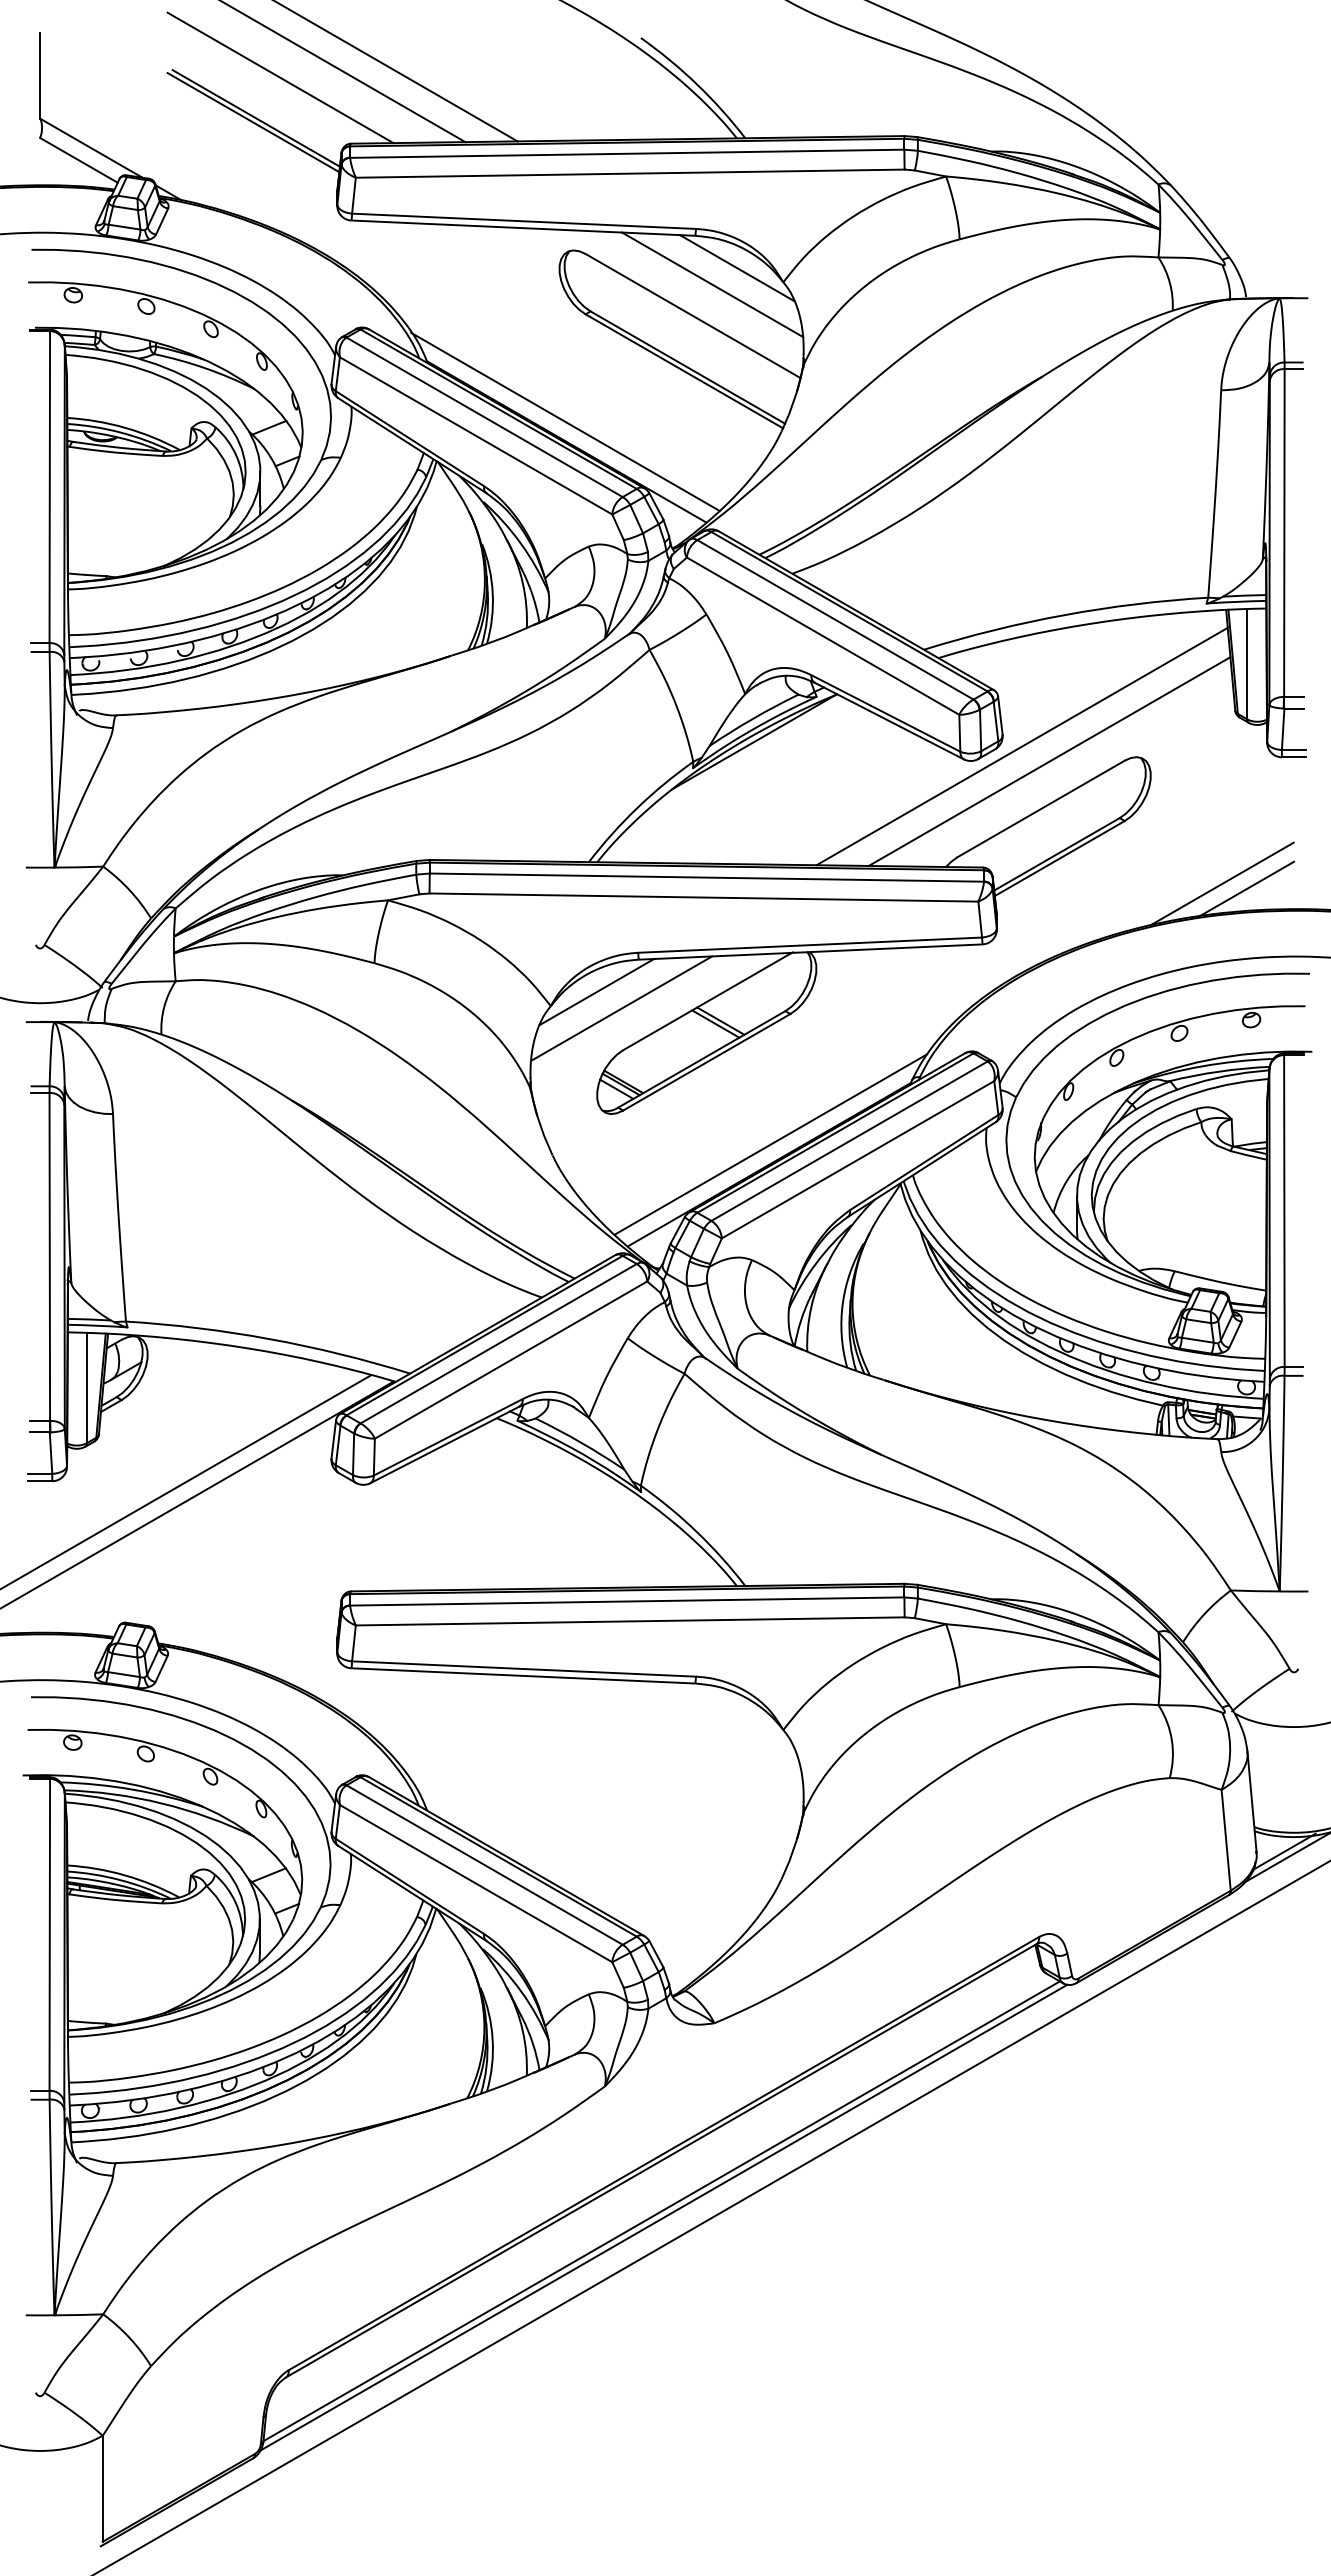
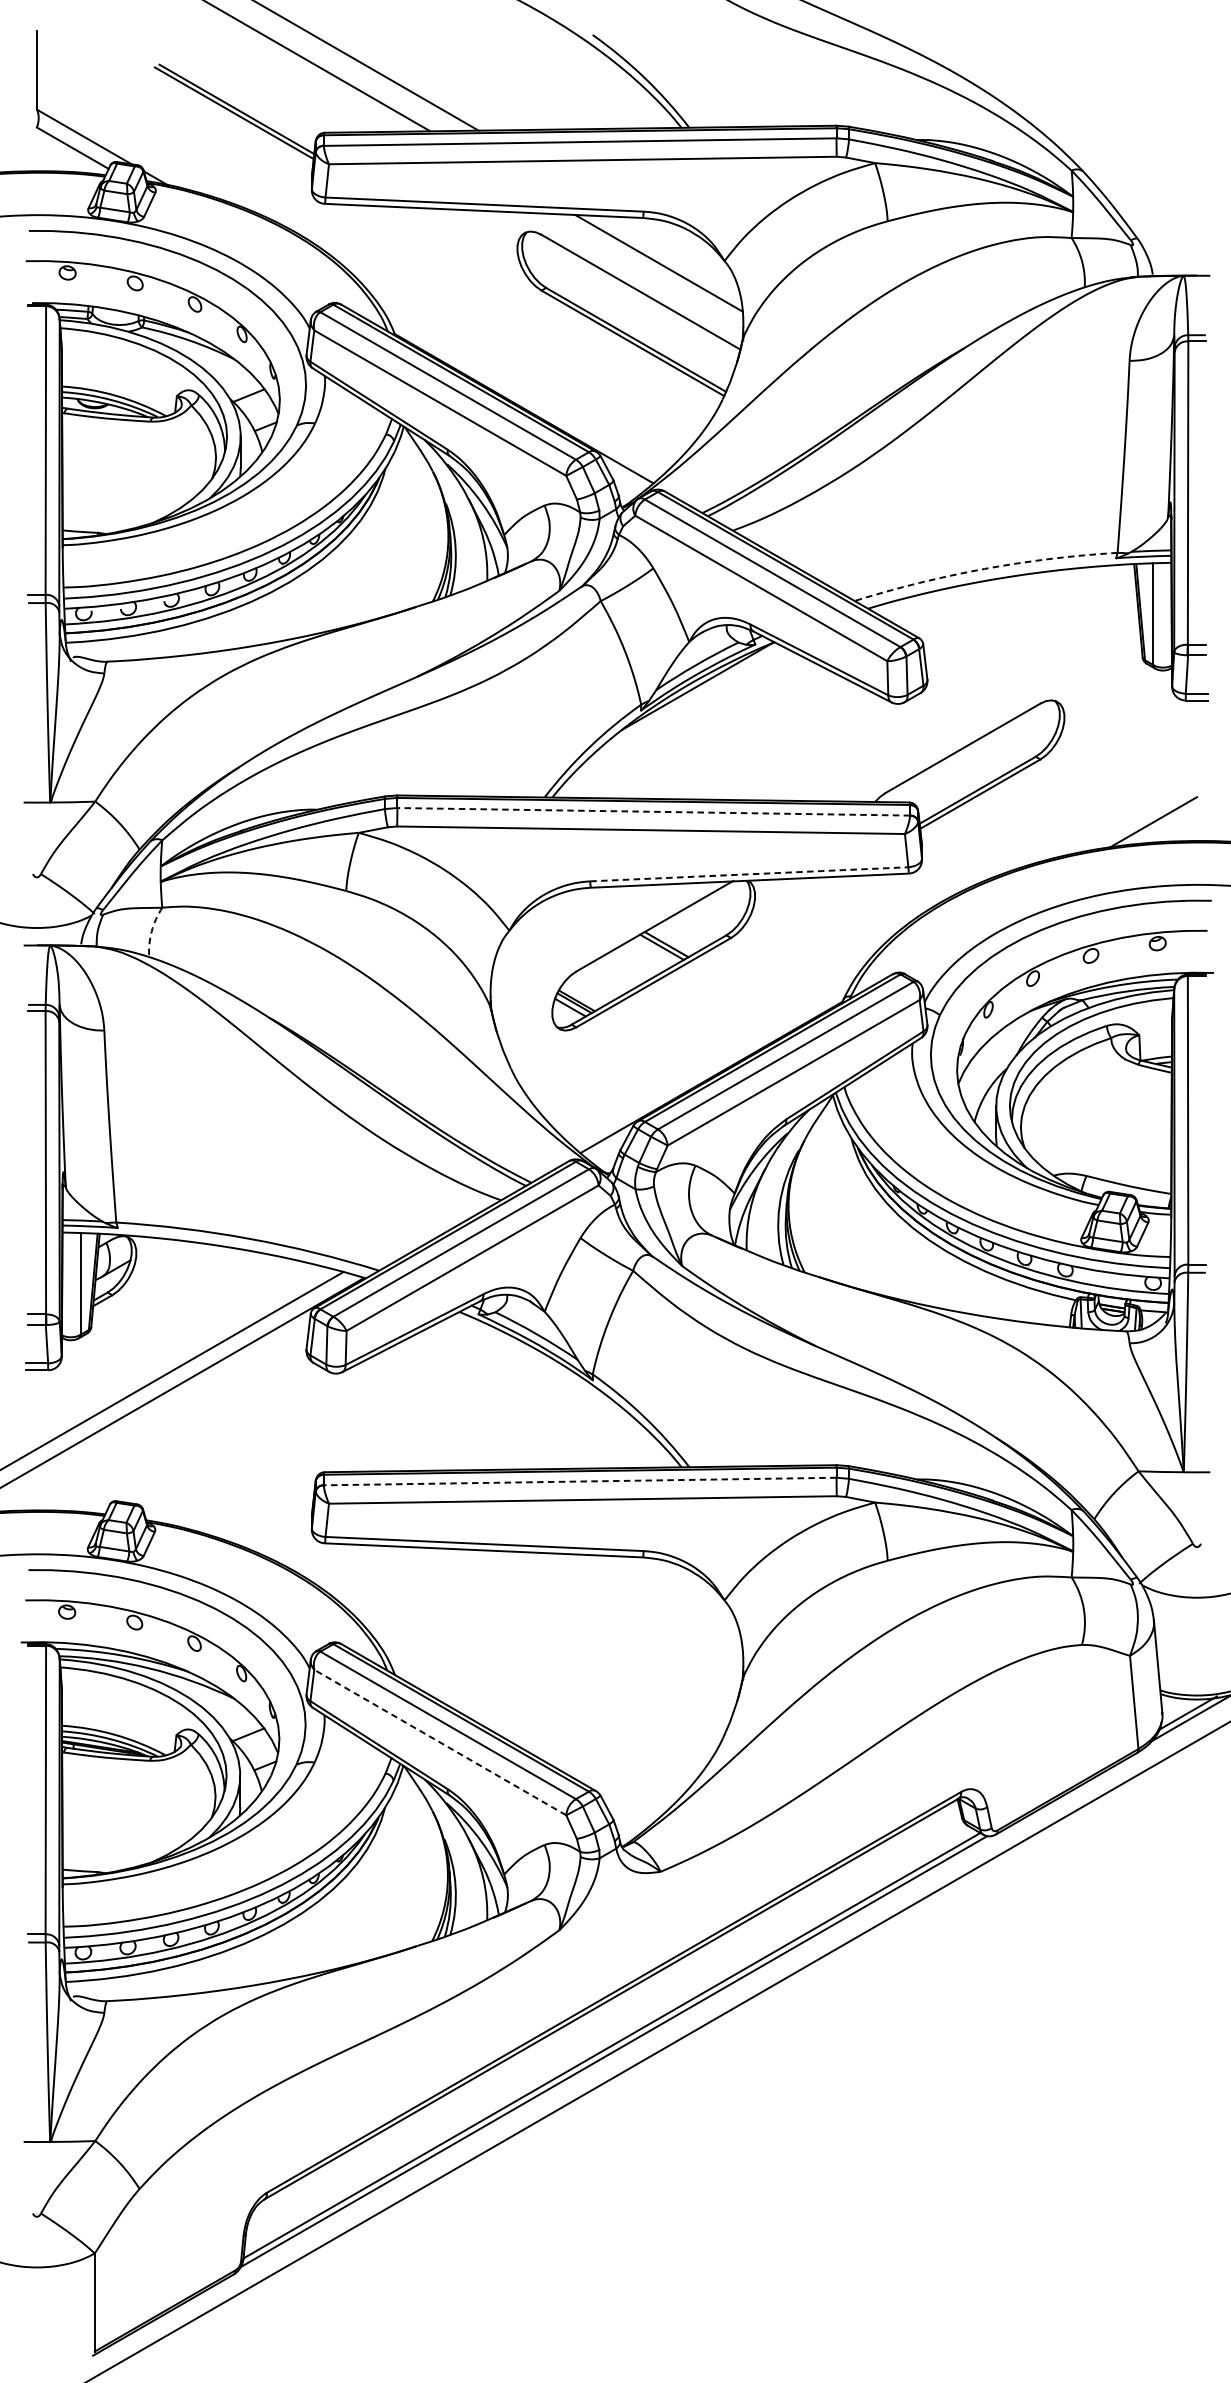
line: (280, 77) -> (259, 71), removed
line: (737, 268) -> (682, 248), removed
line: (565, 421) -> (522, 389), removed
arc: (1064, 615) -> (984, 569), solid -> dashed
line: (1021, 746) -> (944, 690), removed
line: (1049, 761) -> (970, 704), removed
line: (706, 877) -> (653, 811), solid -> dashed
line: (1221, 883) -> (1129, 817), removed
line: (810, 945) -> (749, 874), solid -> dashed
line: (596, 991) -> (551, 917), removed
arc: (164, 1007) -> (151, 931), solid -> dashed
line: (621, 1008) -> (574, 932), removed
line: (770, 1144) -> (712, 1058), removed
line: (626, 1601) -> (579, 1481), solid -> dashed
line: (475, 1883) -> (439, 1742), solid -> dashed

